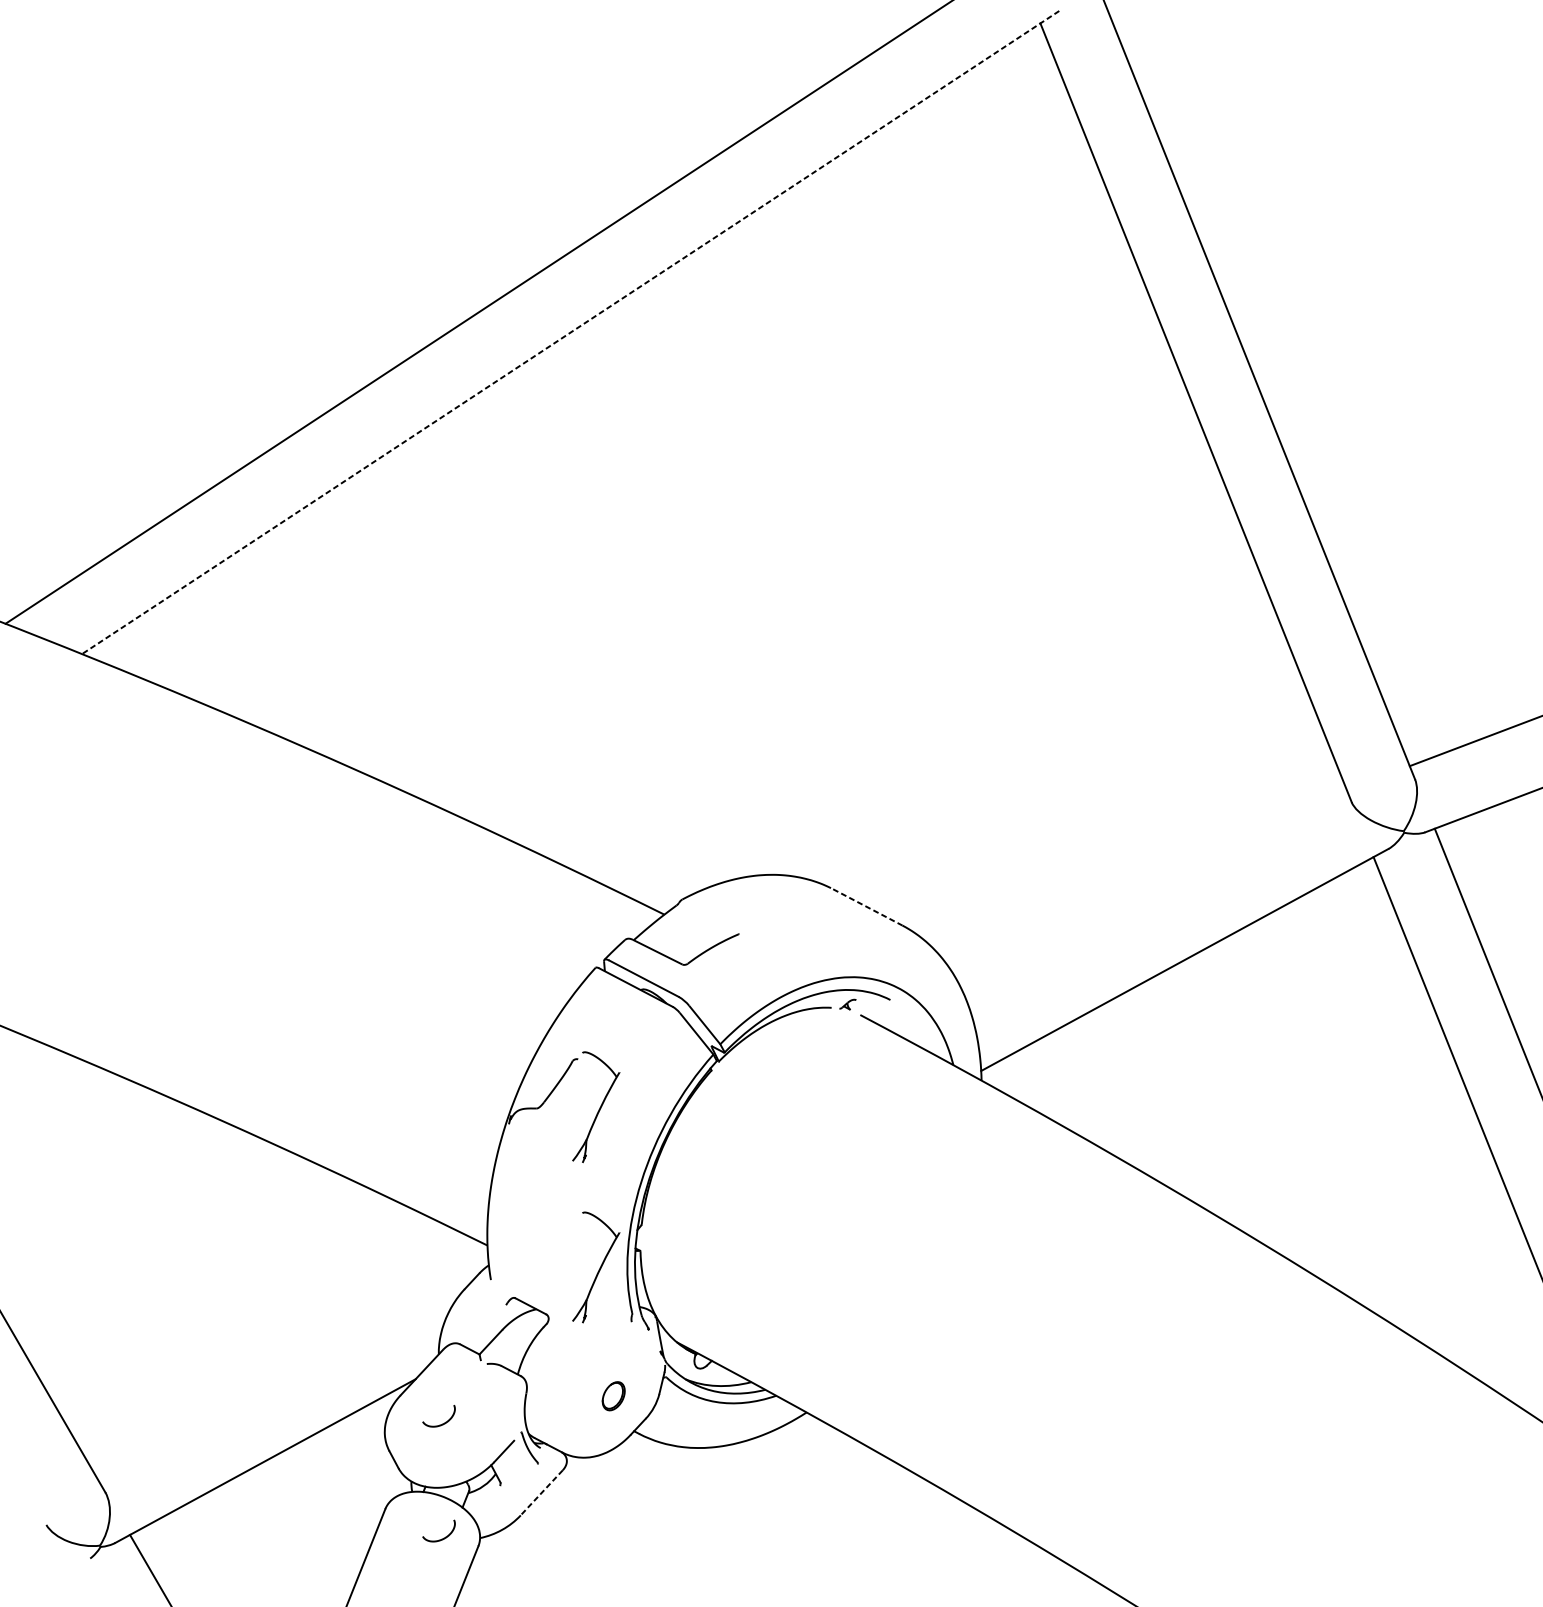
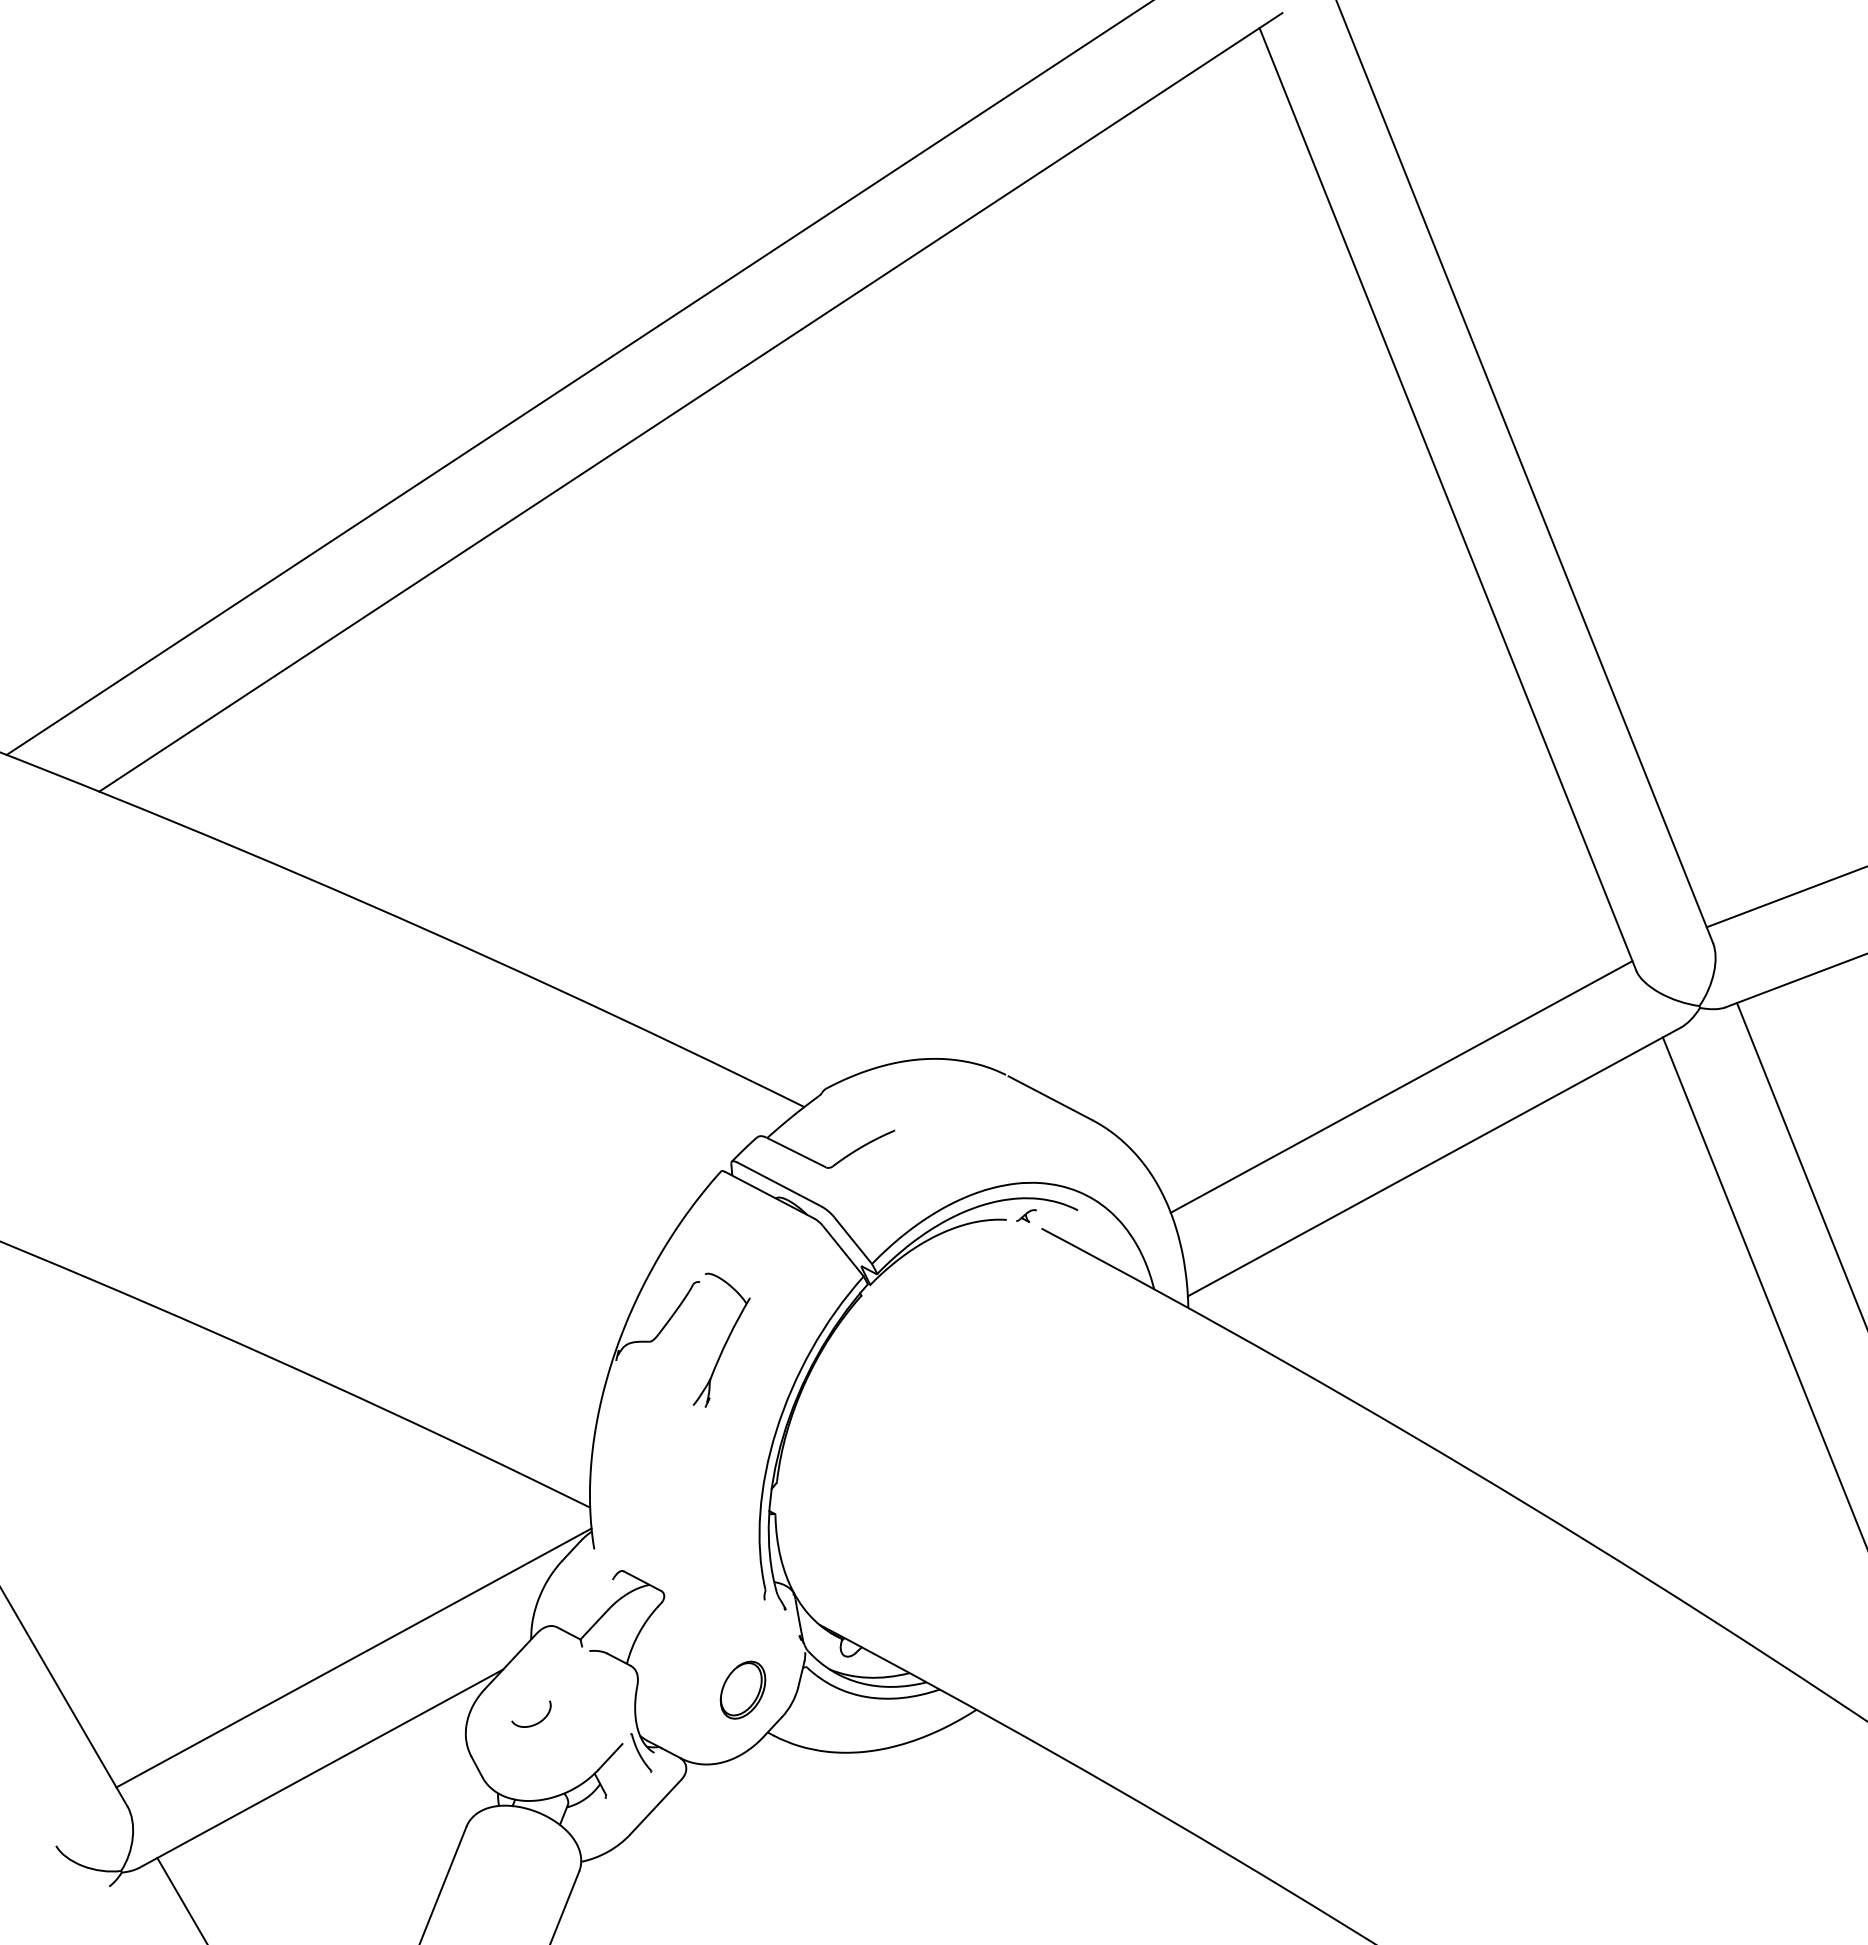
line: (570, 332) -> (690, 402), dashed -> solid
line: (1157, 897) -> (1401, 1086), added
line: (868, 907) -> (1051, 1098), dashed -> solid
part: (595, 1266) -> (721, 1533), removed
line: (292, 1369) -> (353, 1657), added
part: (613, 1395) -> (742, 1689), size x1.67
line: (541, 1493) -> (655, 1807), dashed -> solid
curve: (442, 1538) -> (535, 1862), removed

